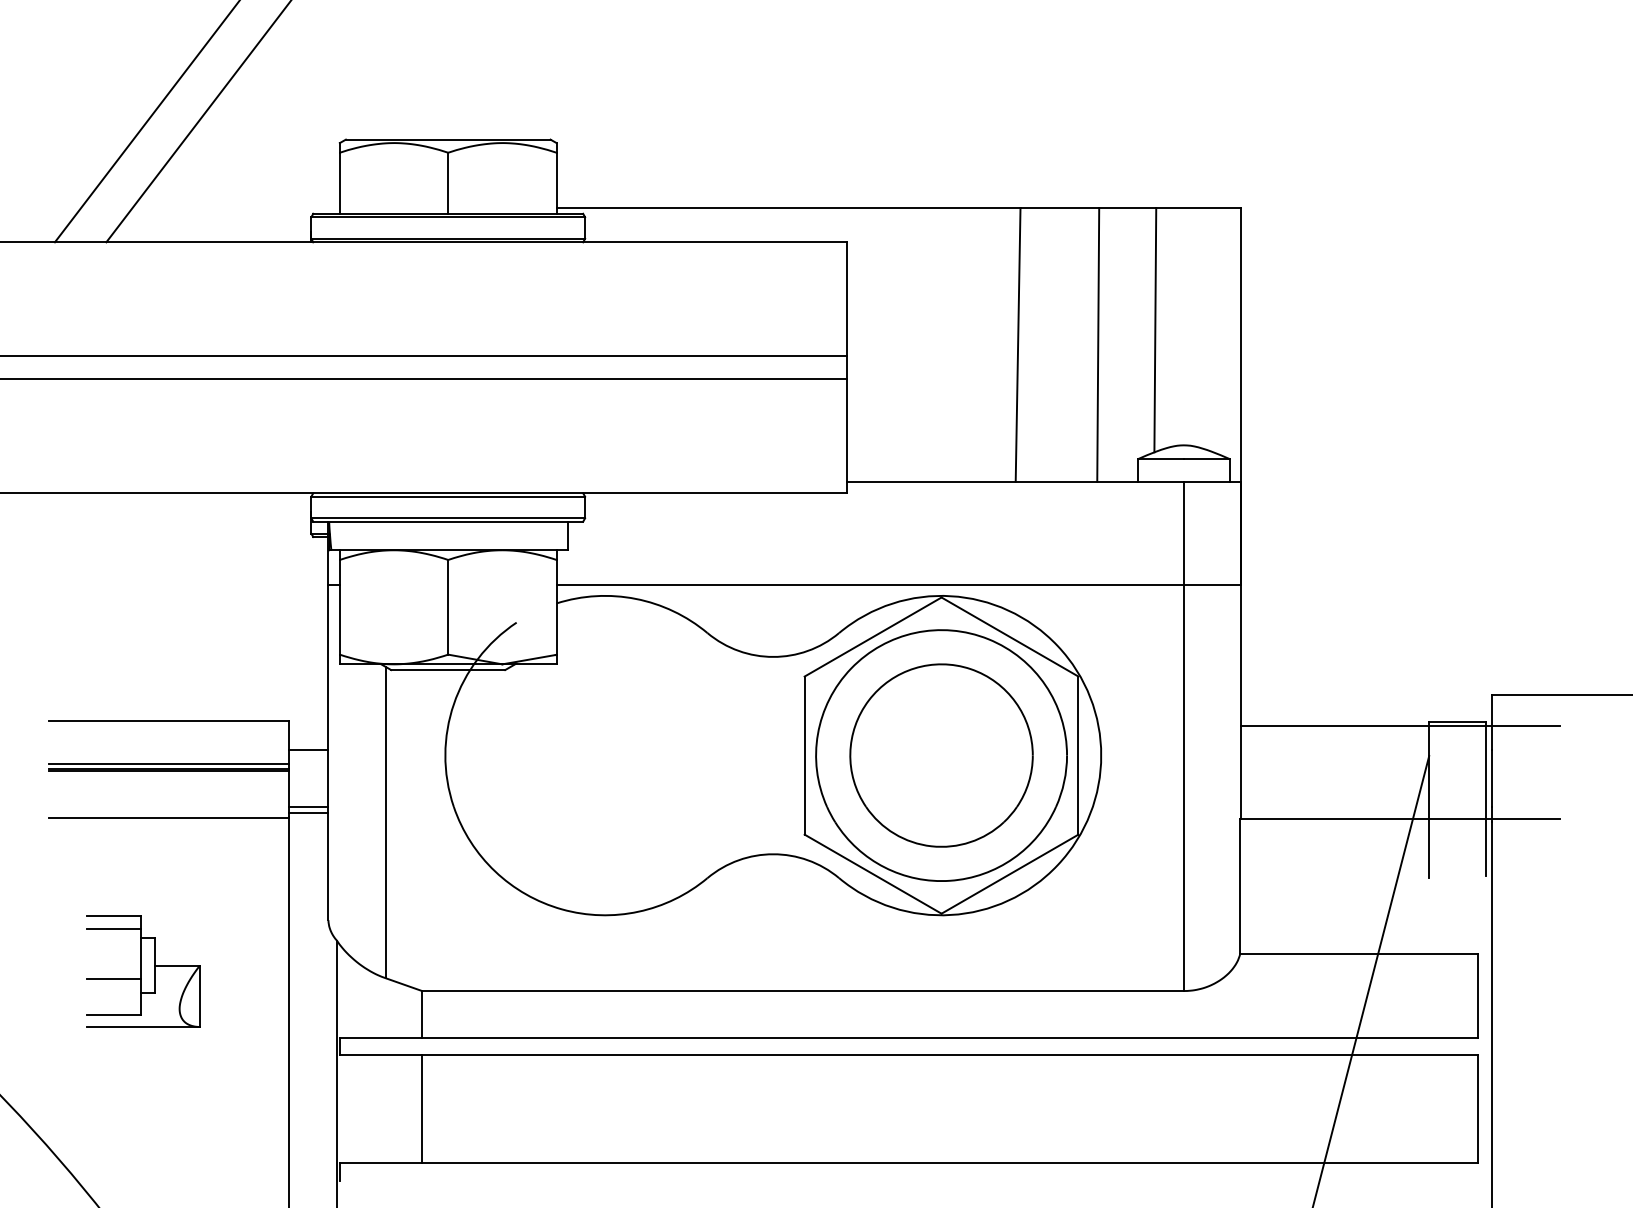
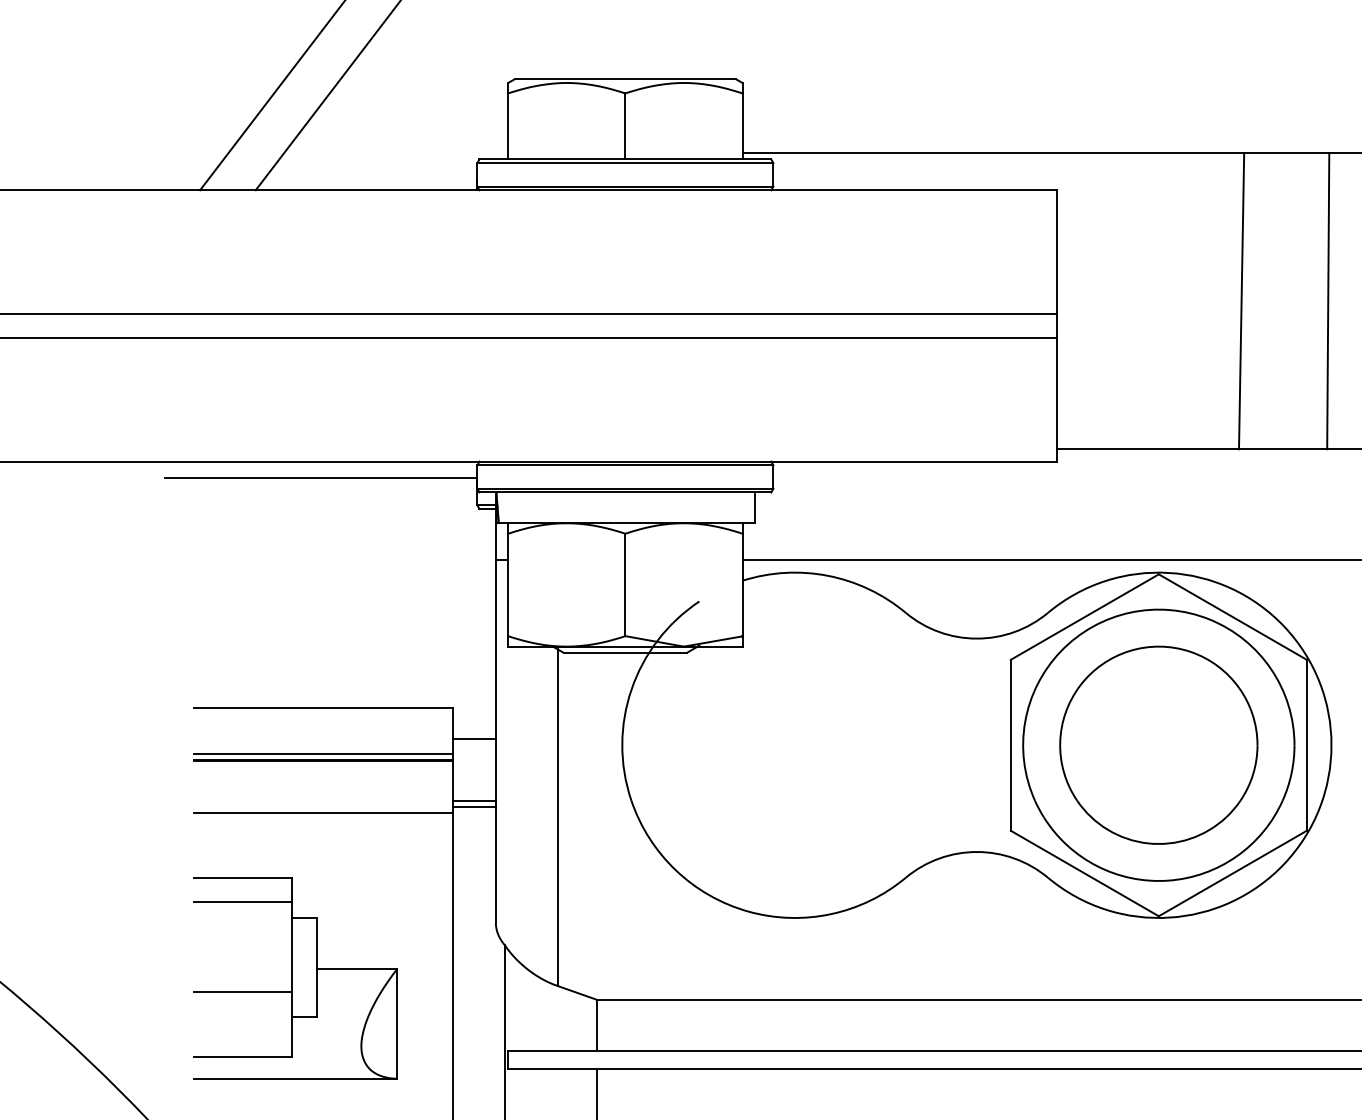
line: (166, 508) -> (320, 478), added
part: (142, 971) -> (294, 978), size x1.67

